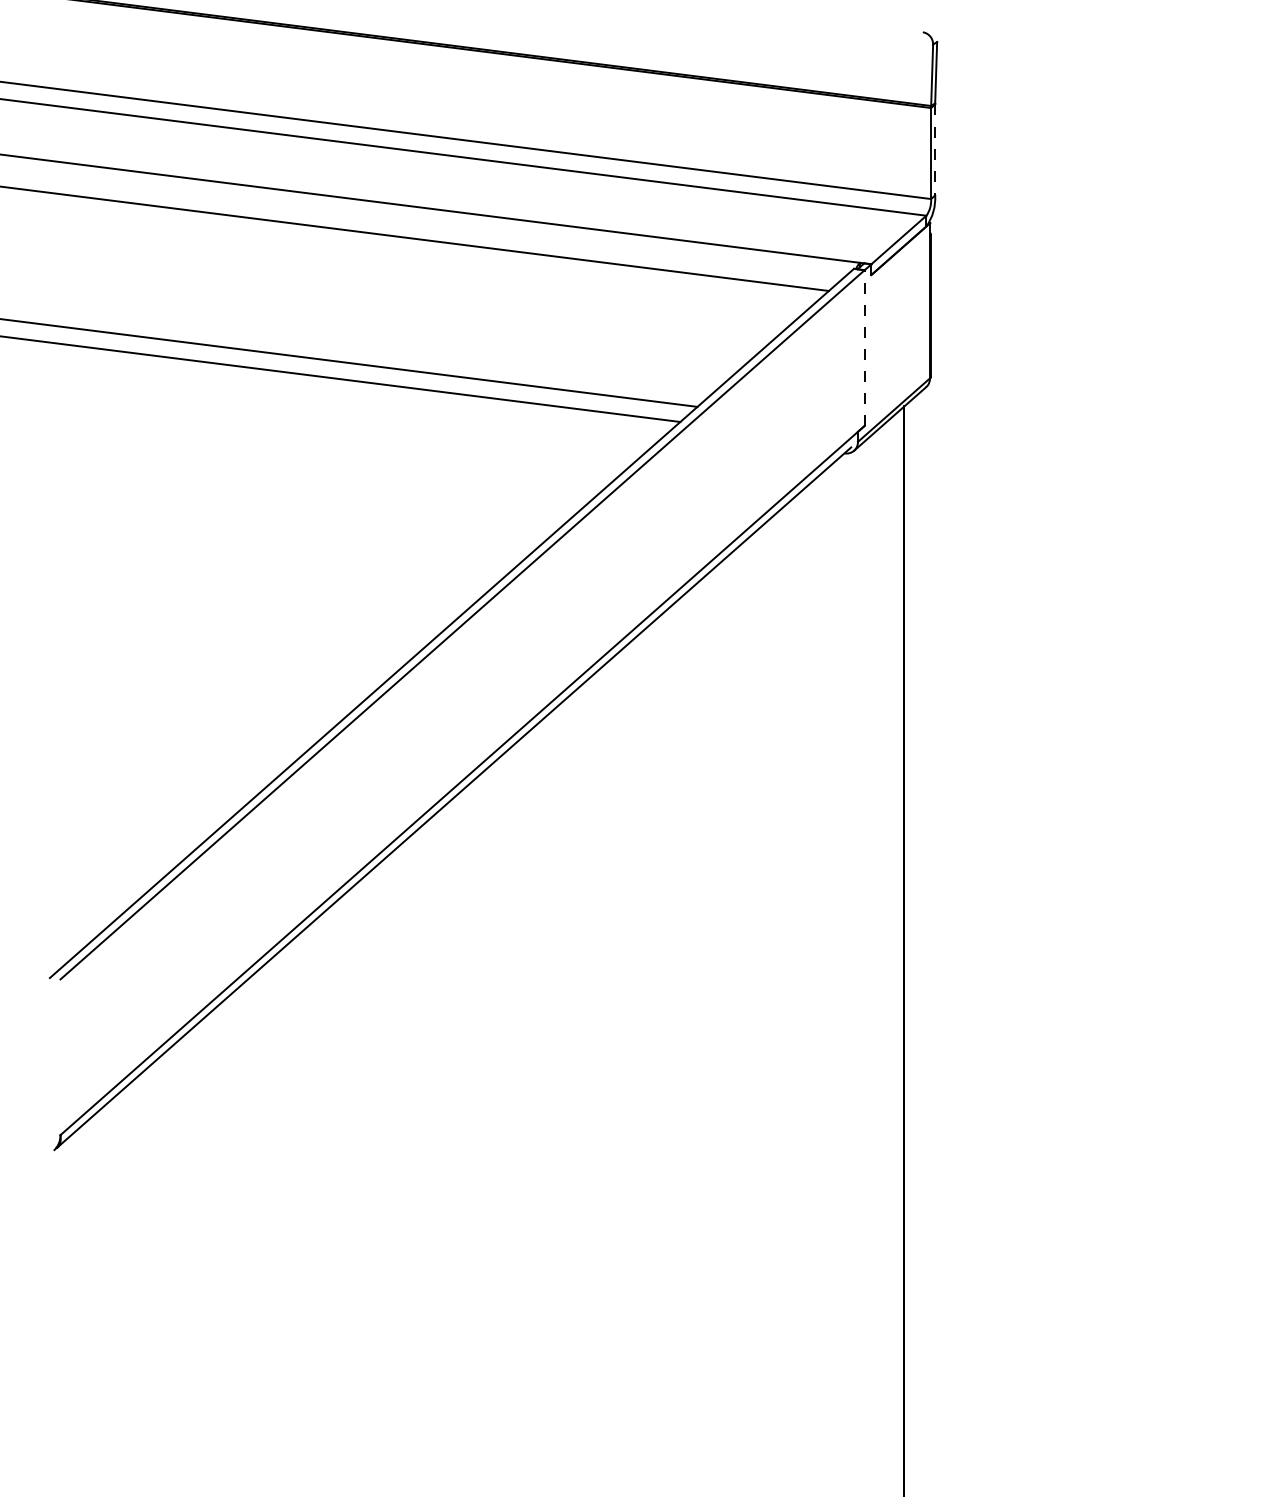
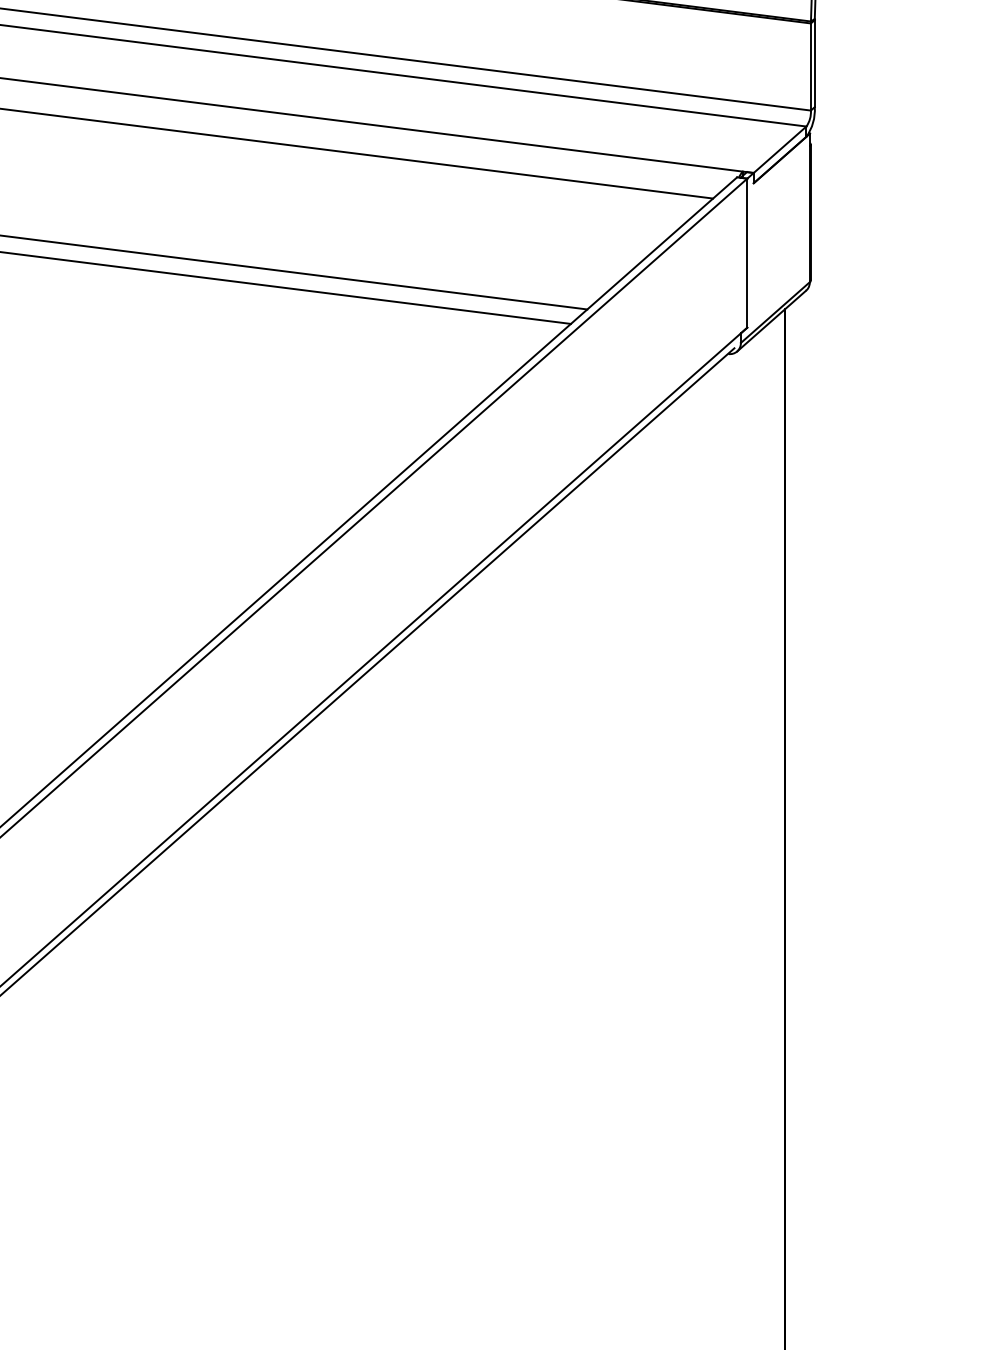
line: (935, 150) -> (815, 64), dashed -> solid
line: (864, 348) -> (747, 253), dashed -> solid

